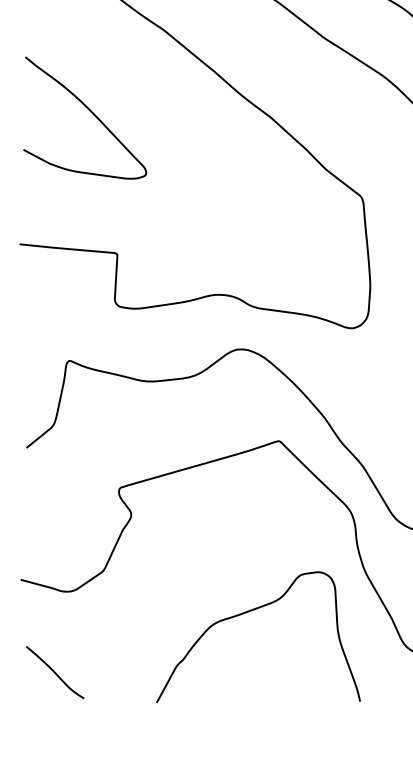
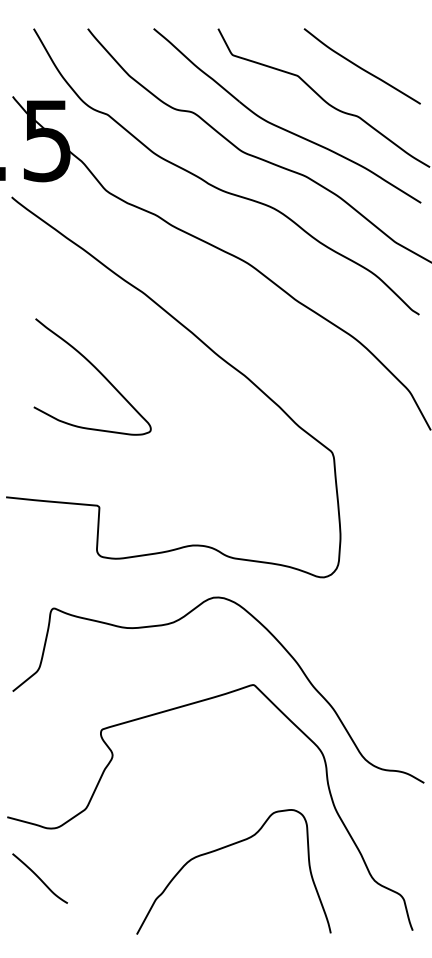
curve: (90, 112) -> (97, 371), moved
curve: (54, 672) -> (39, 878), moved

